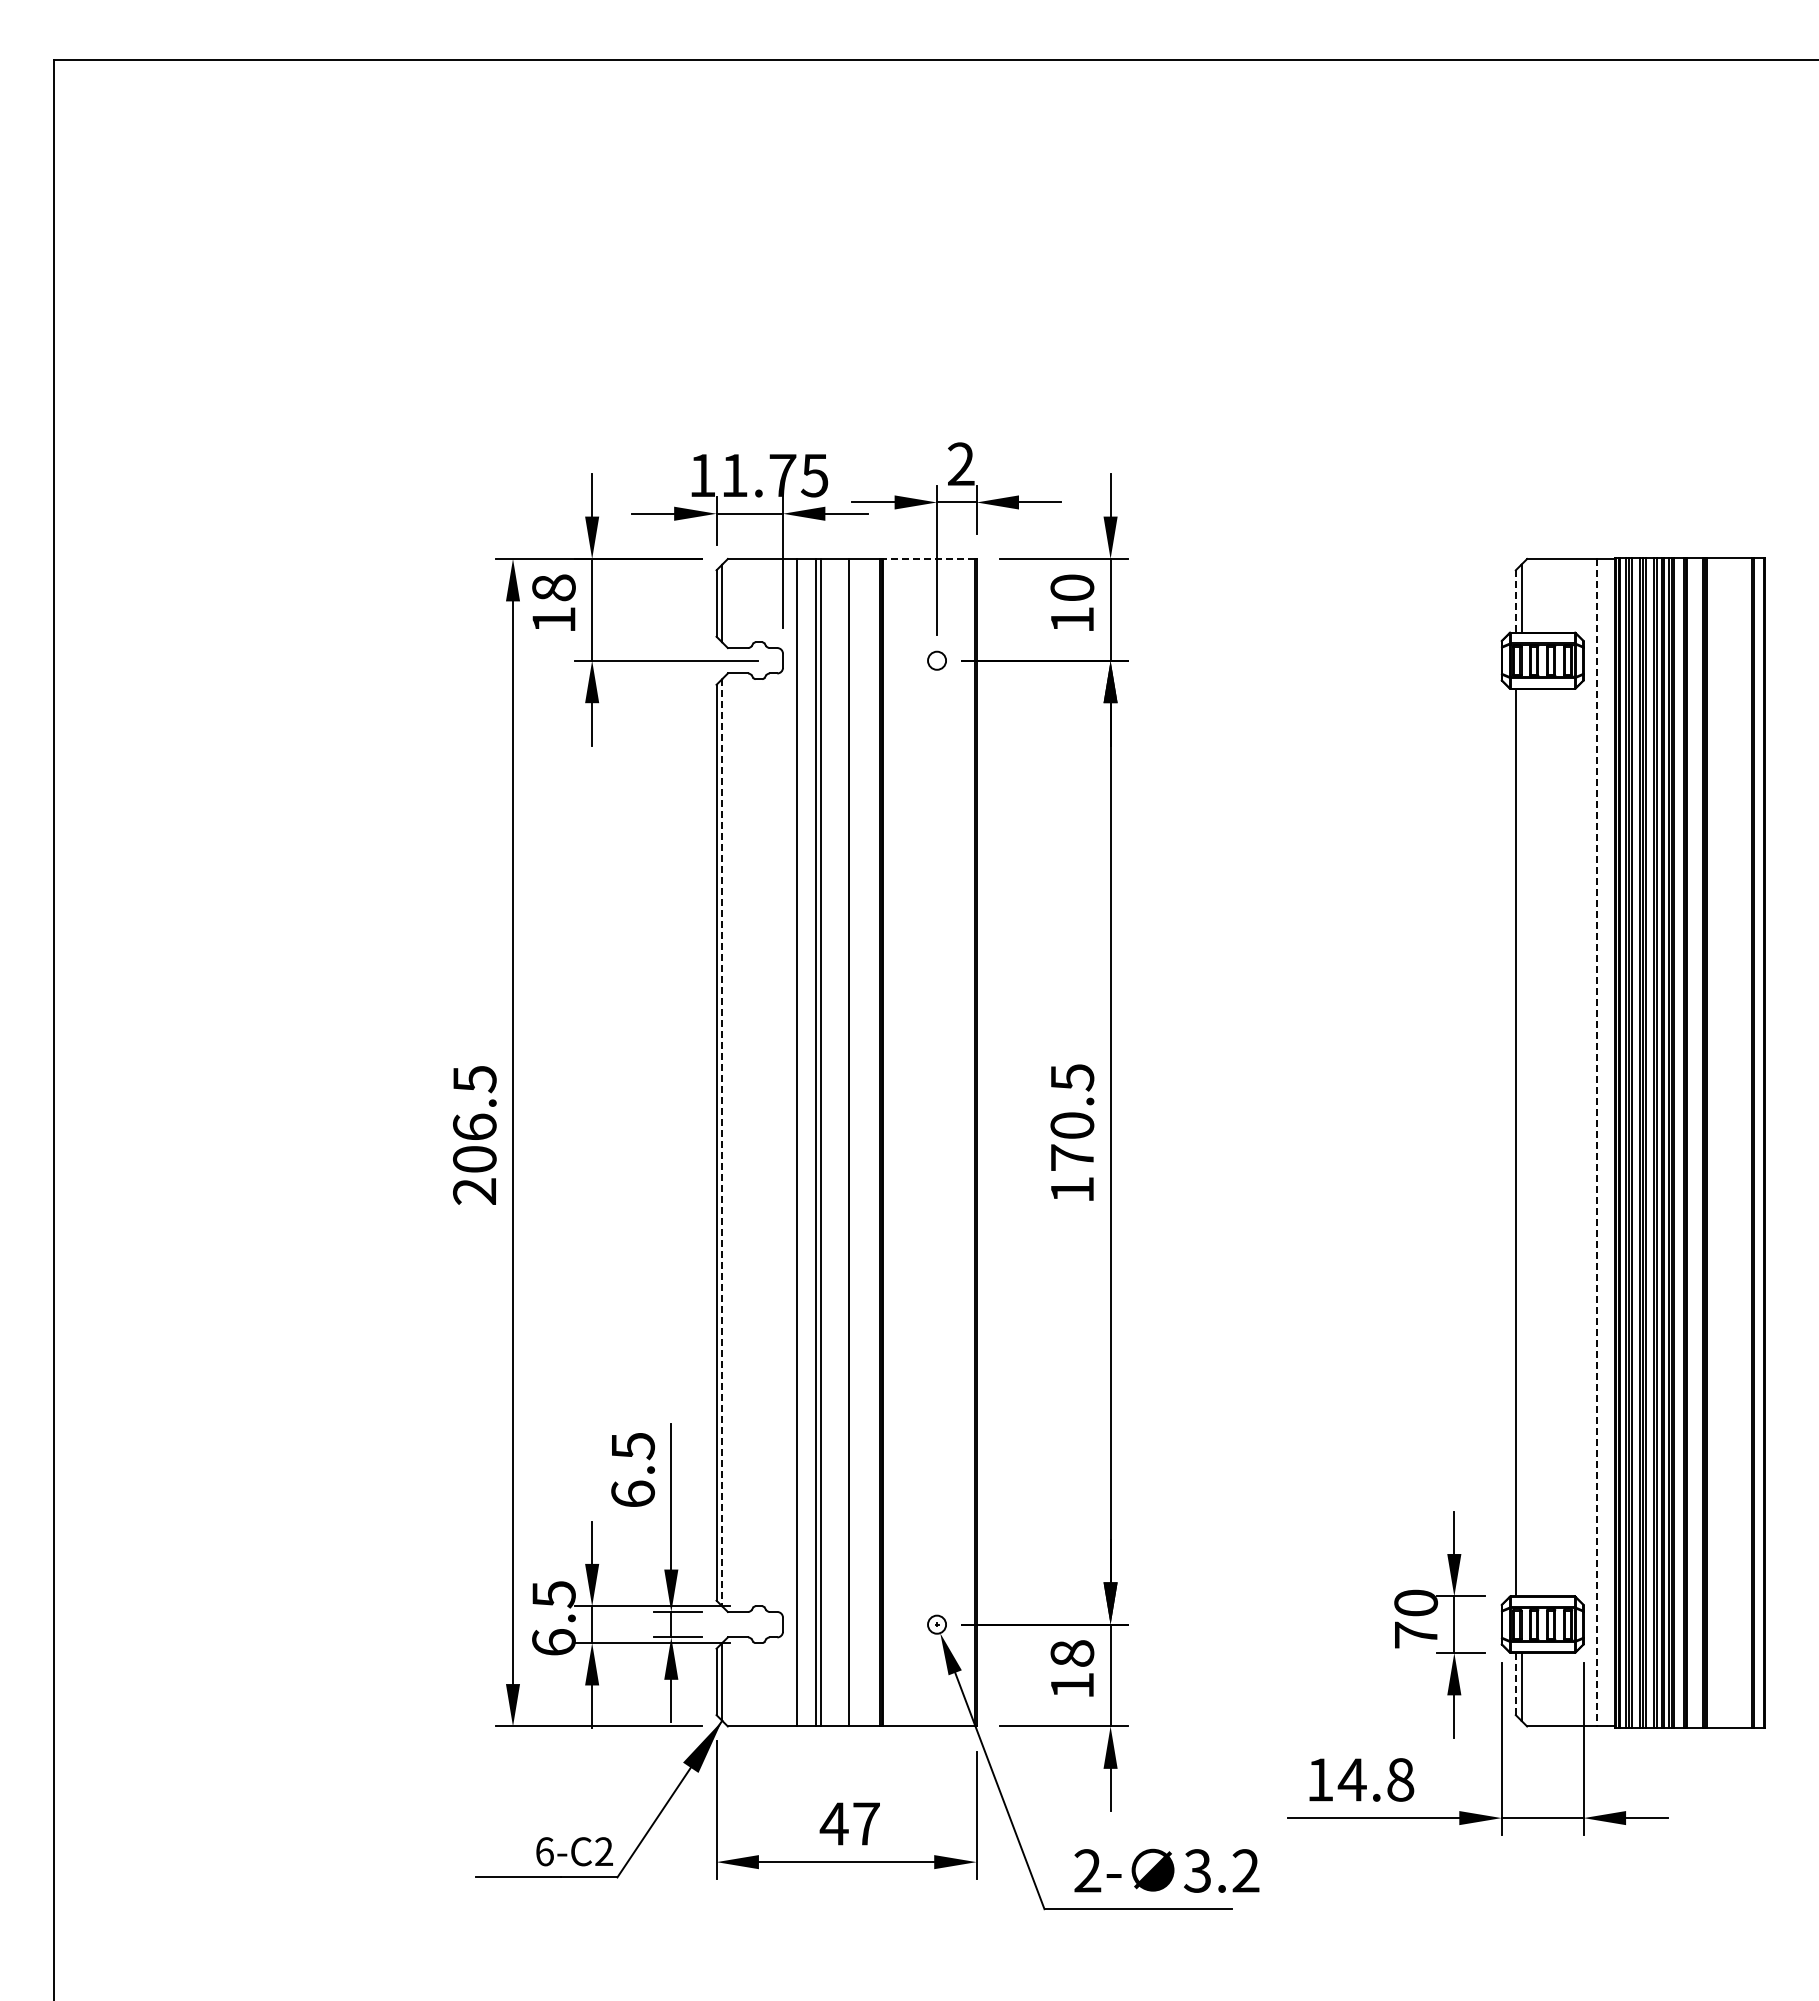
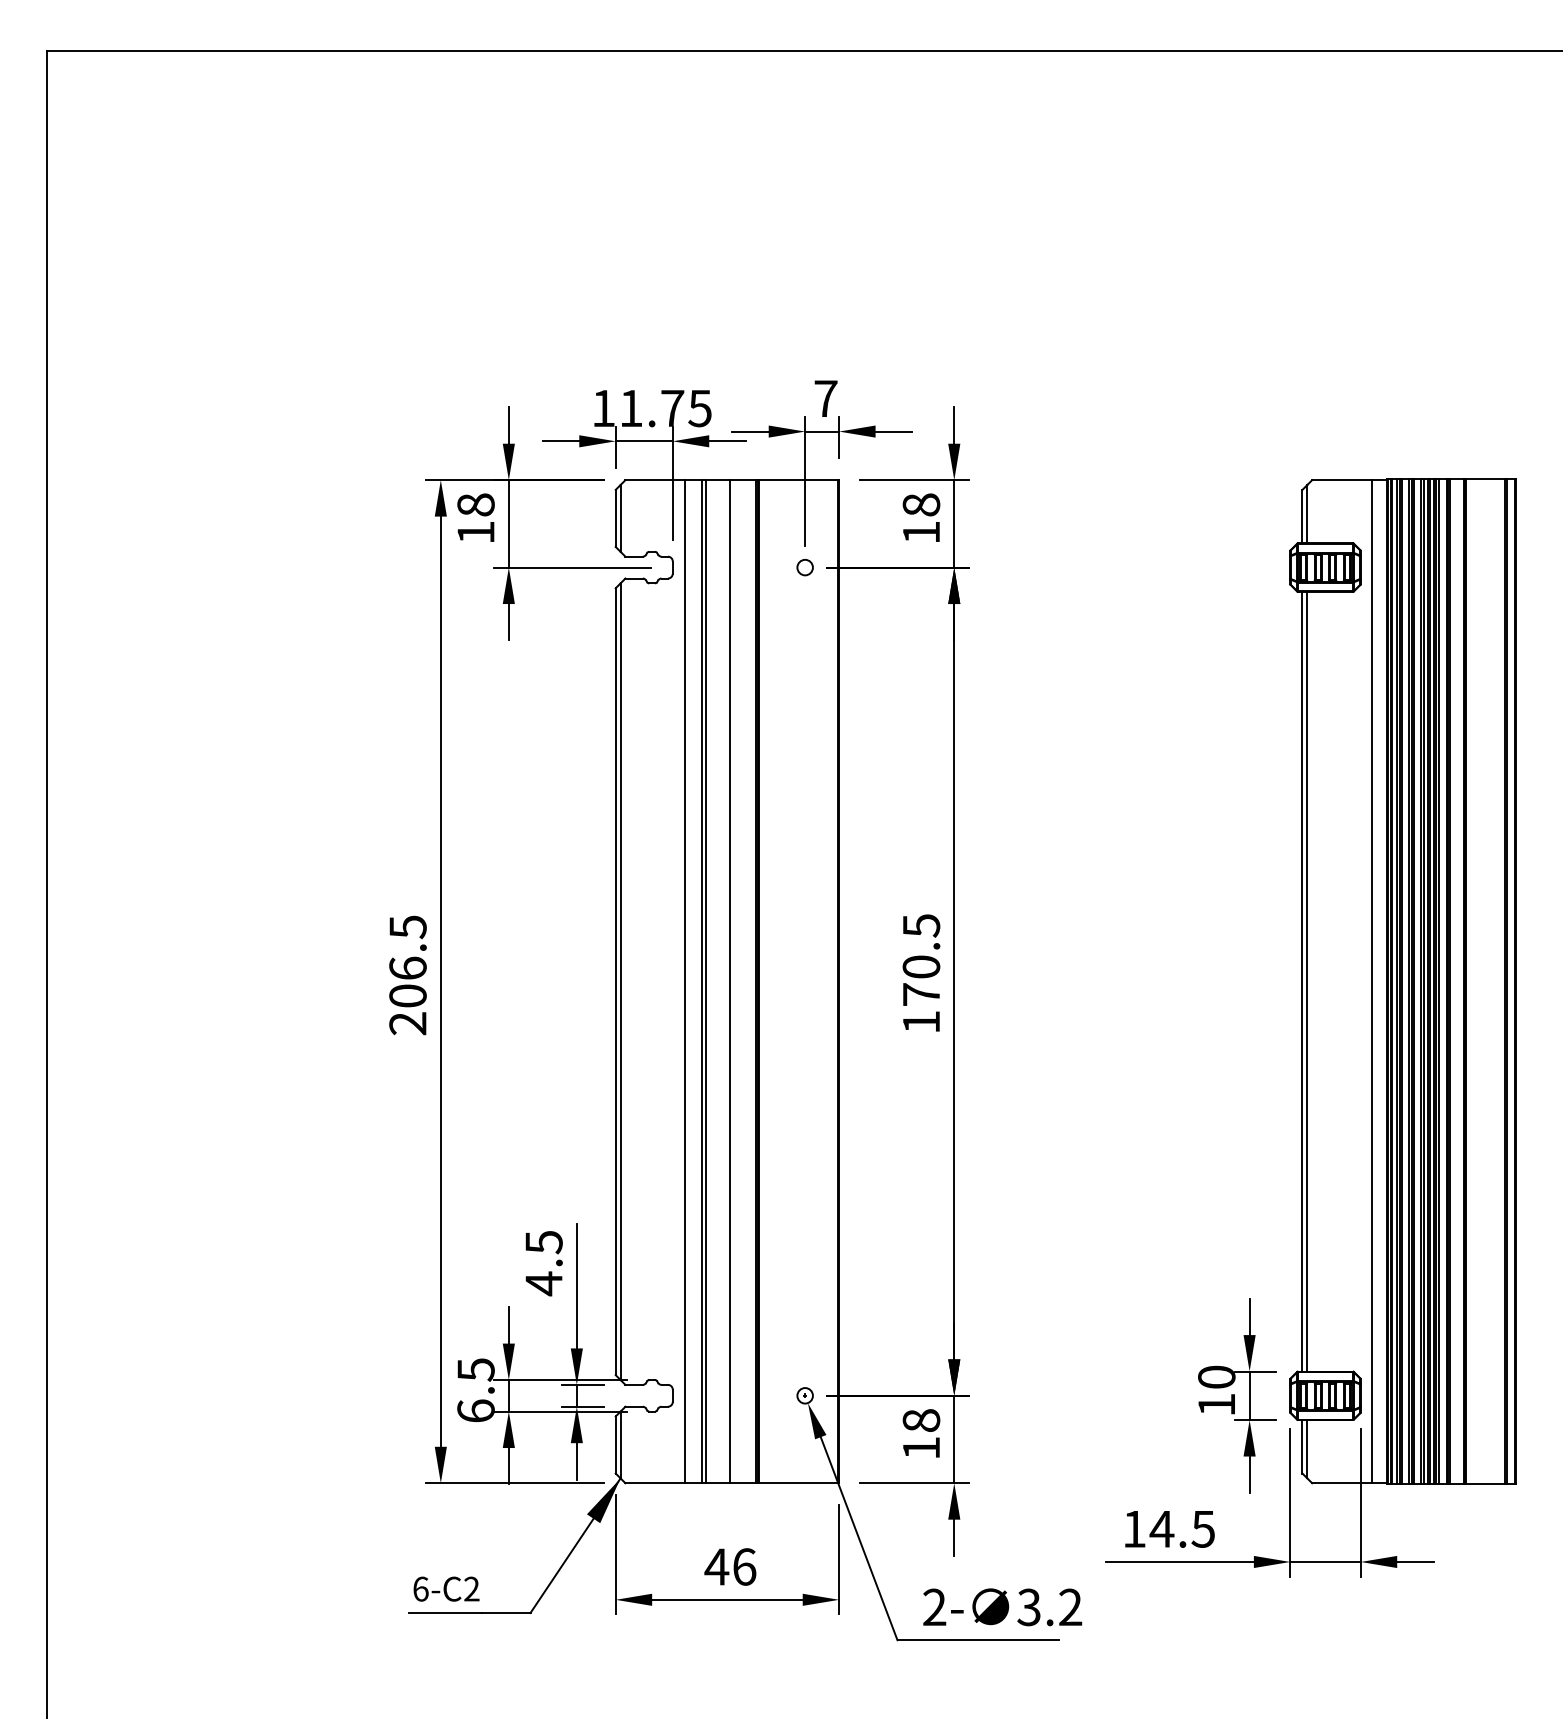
text: (961, 463) -> (826, 398), 2 -> 7
line: (929, 559) -> (798, 480), dashed -> solid
text: (1072, 587) -> (921, 504), 10 -> 18
line: (1515, 601) -> (1302, 516), dashed -> solid
line: (722, 1142) -> (620, 981), dashed -> solid
line: (1521, 1142) -> (1307, 981), added
line: (1596, 1142) -> (1371, 981), dashed -> solid
text: (633, 1493) -> (544, 1283), 6.5 -> 4.5
text: (1416, 1634) -> (1217, 1404), 70 -> 10
line: (1515, 1684) -> (1302, 1447), dashed -> solid
text: (1400, 1779) -> (1203, 1528), 14.8 -> 14.5
text: (866, 1823) -> (744, 1566), 47 -> 46
text: (574, 1851) -> (446, 1588), moved

